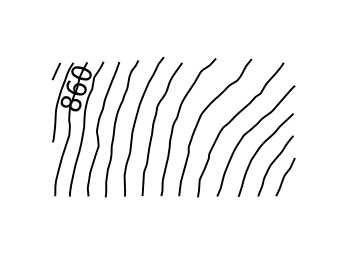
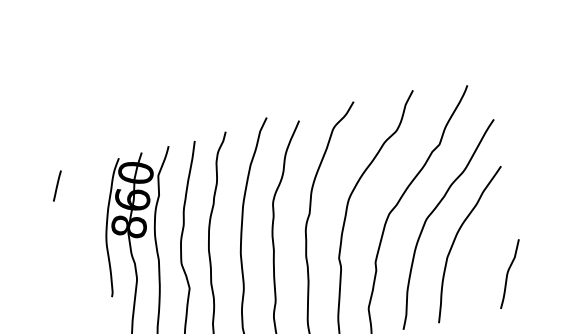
line: (56, 71) -> (57, 186), moved
curve: (273, 163) -> (485, 255), removed

